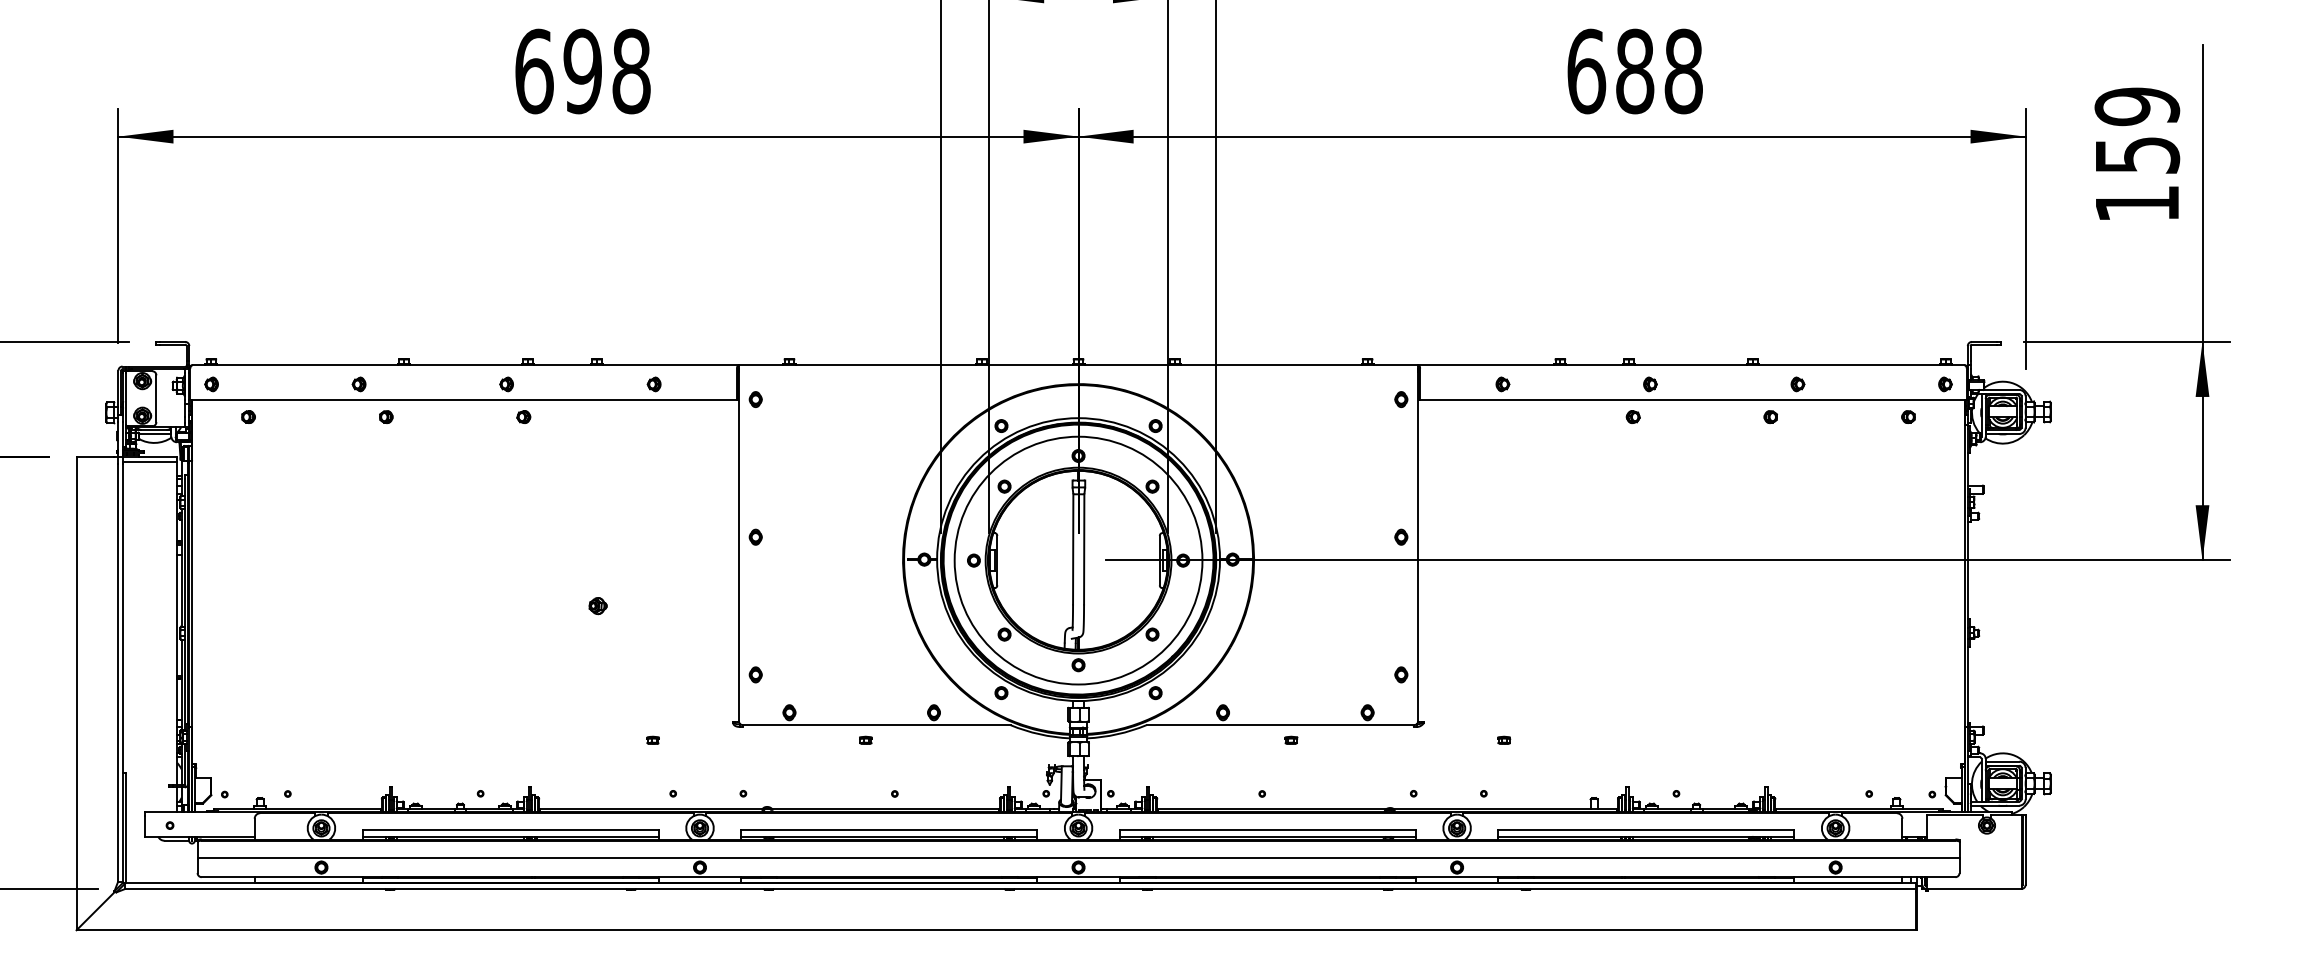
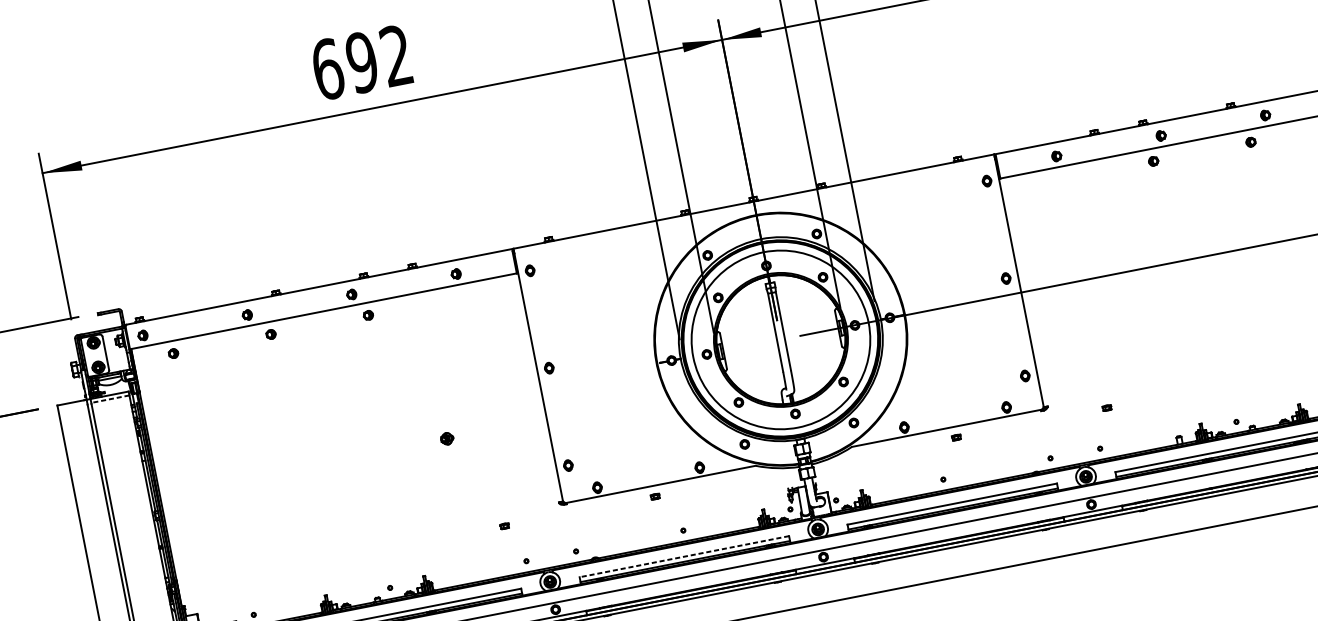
text: (631, 71) -> (396, 55), 698 -> 692
line: (150, 462) -> (110, 399), solid -> dashed
line: (889, 829) -> (684, 556), solid -> dashed

